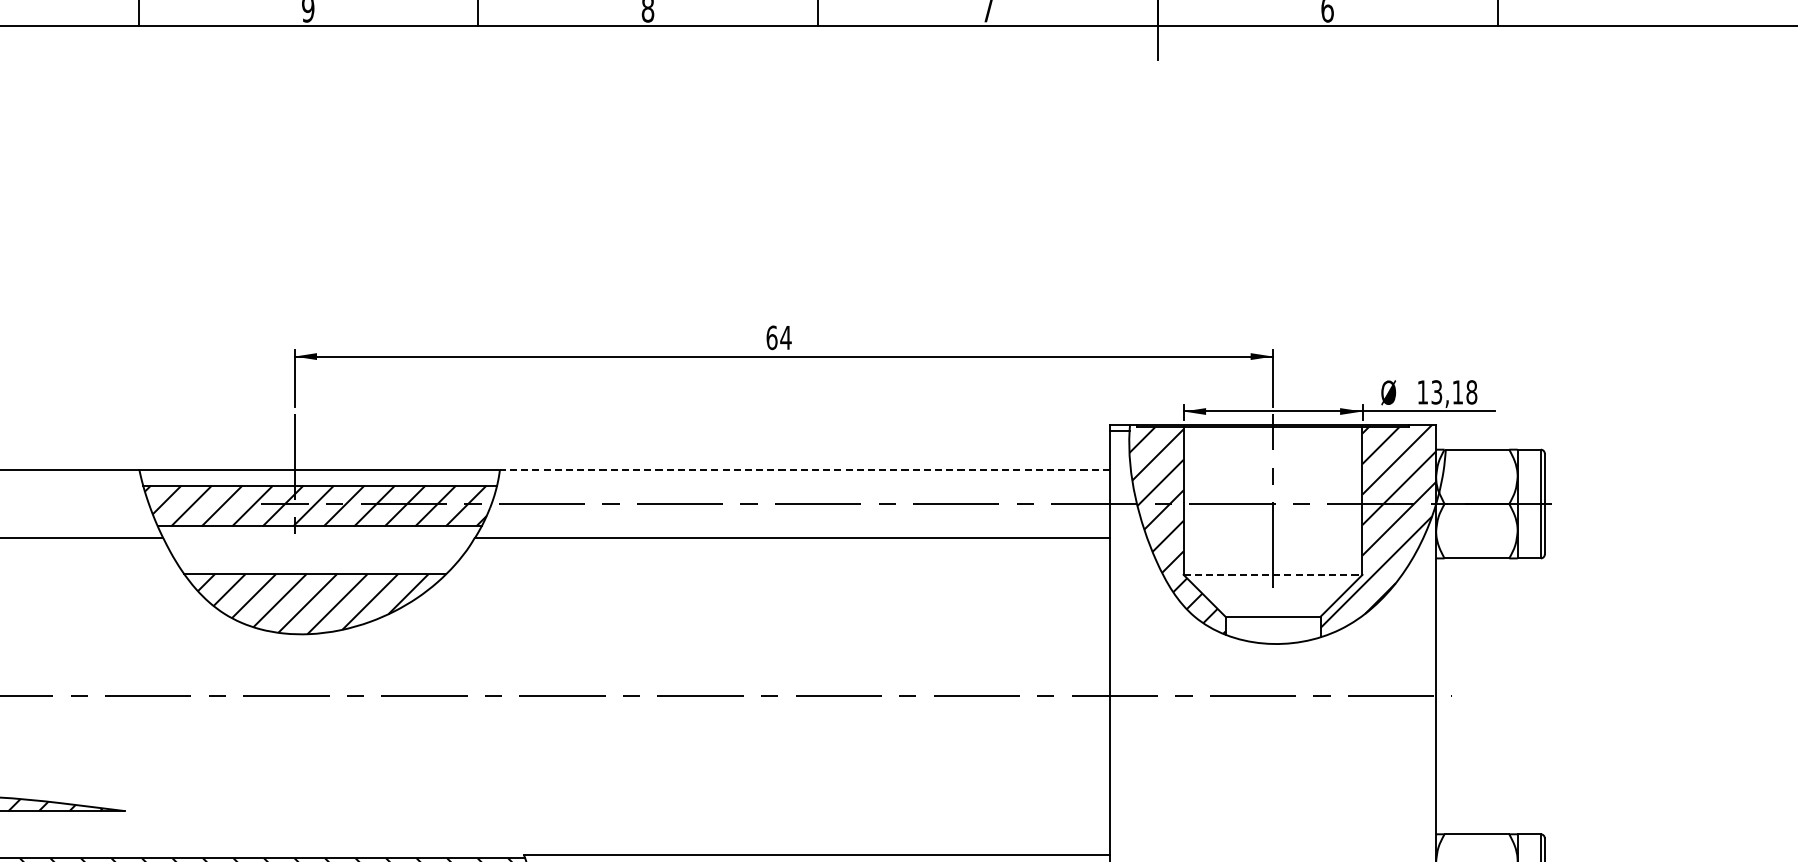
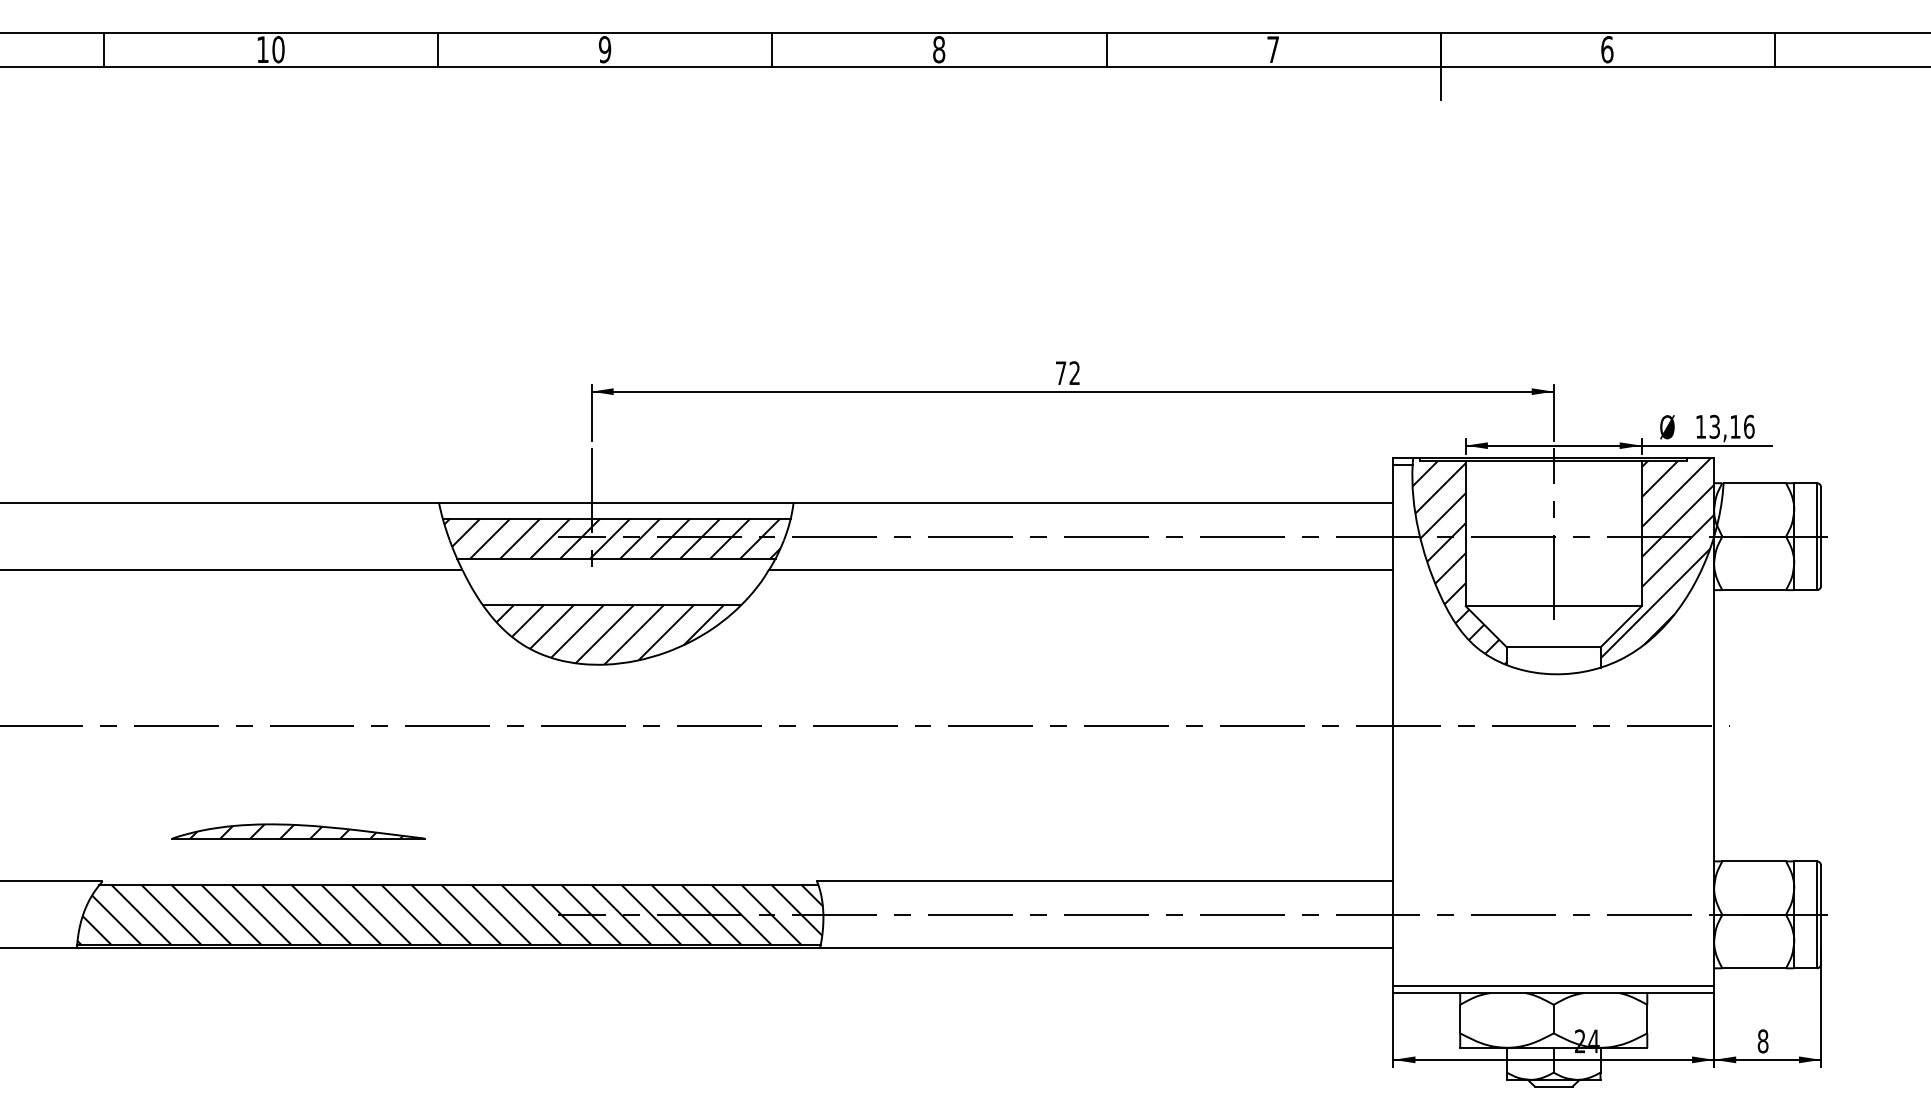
text: (778, 338) -> (1067, 373), 64 -> 72
text: (1471, 391) -> (1748, 426), 13,18 -> 13,16
line: (804, 470) -> (1093, 503), dashed -> solid
line: (1272, 575) -> (1553, 606), dashed -> solid

